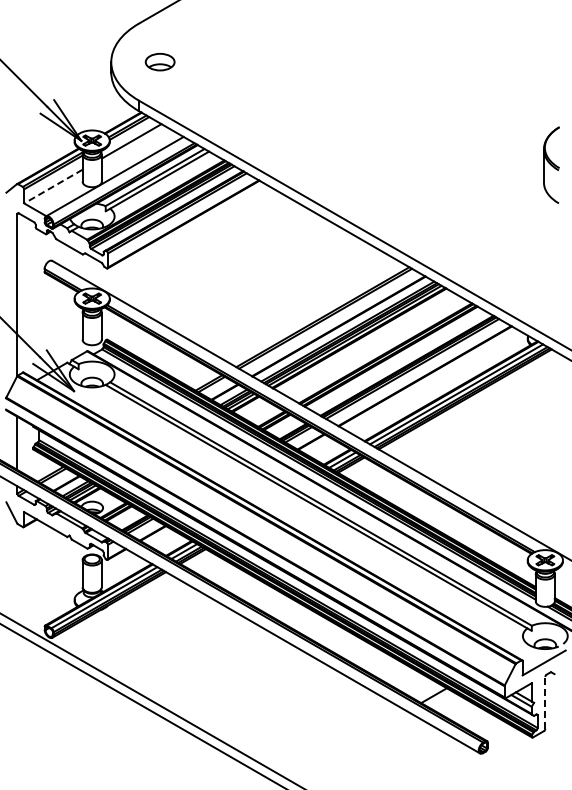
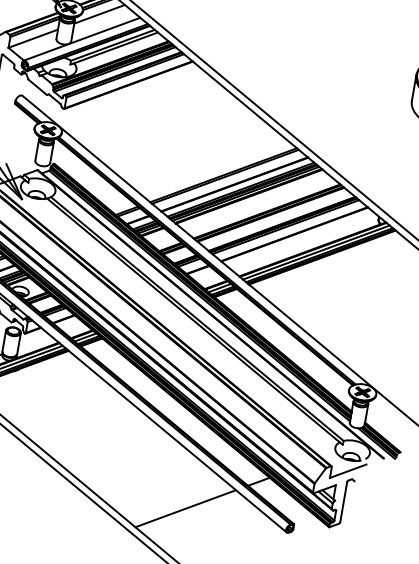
line: (53, 186) -> (33, 38), dashed -> solid
line: (545, 702) -> (343, 501), dashed -> solid
line: (347, 745) -> (185, 508), added

